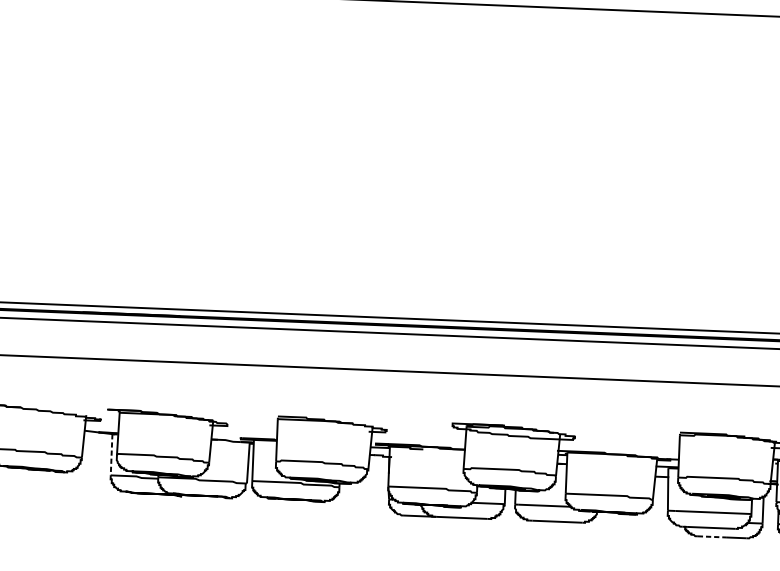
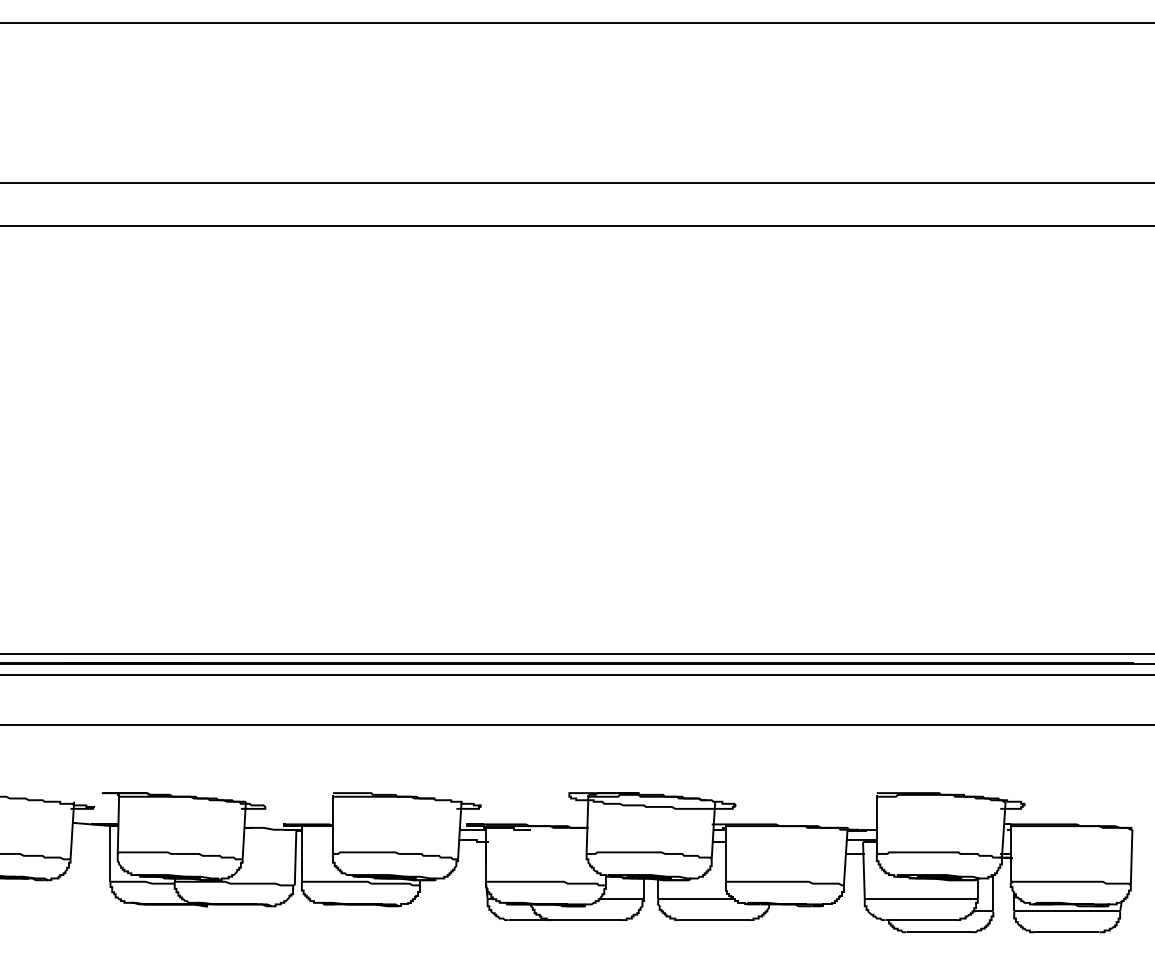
line: (111, 454) -> (110, 853), dashed -> solid
line: (712, 537) -> (926, 932), dashed -> solid

